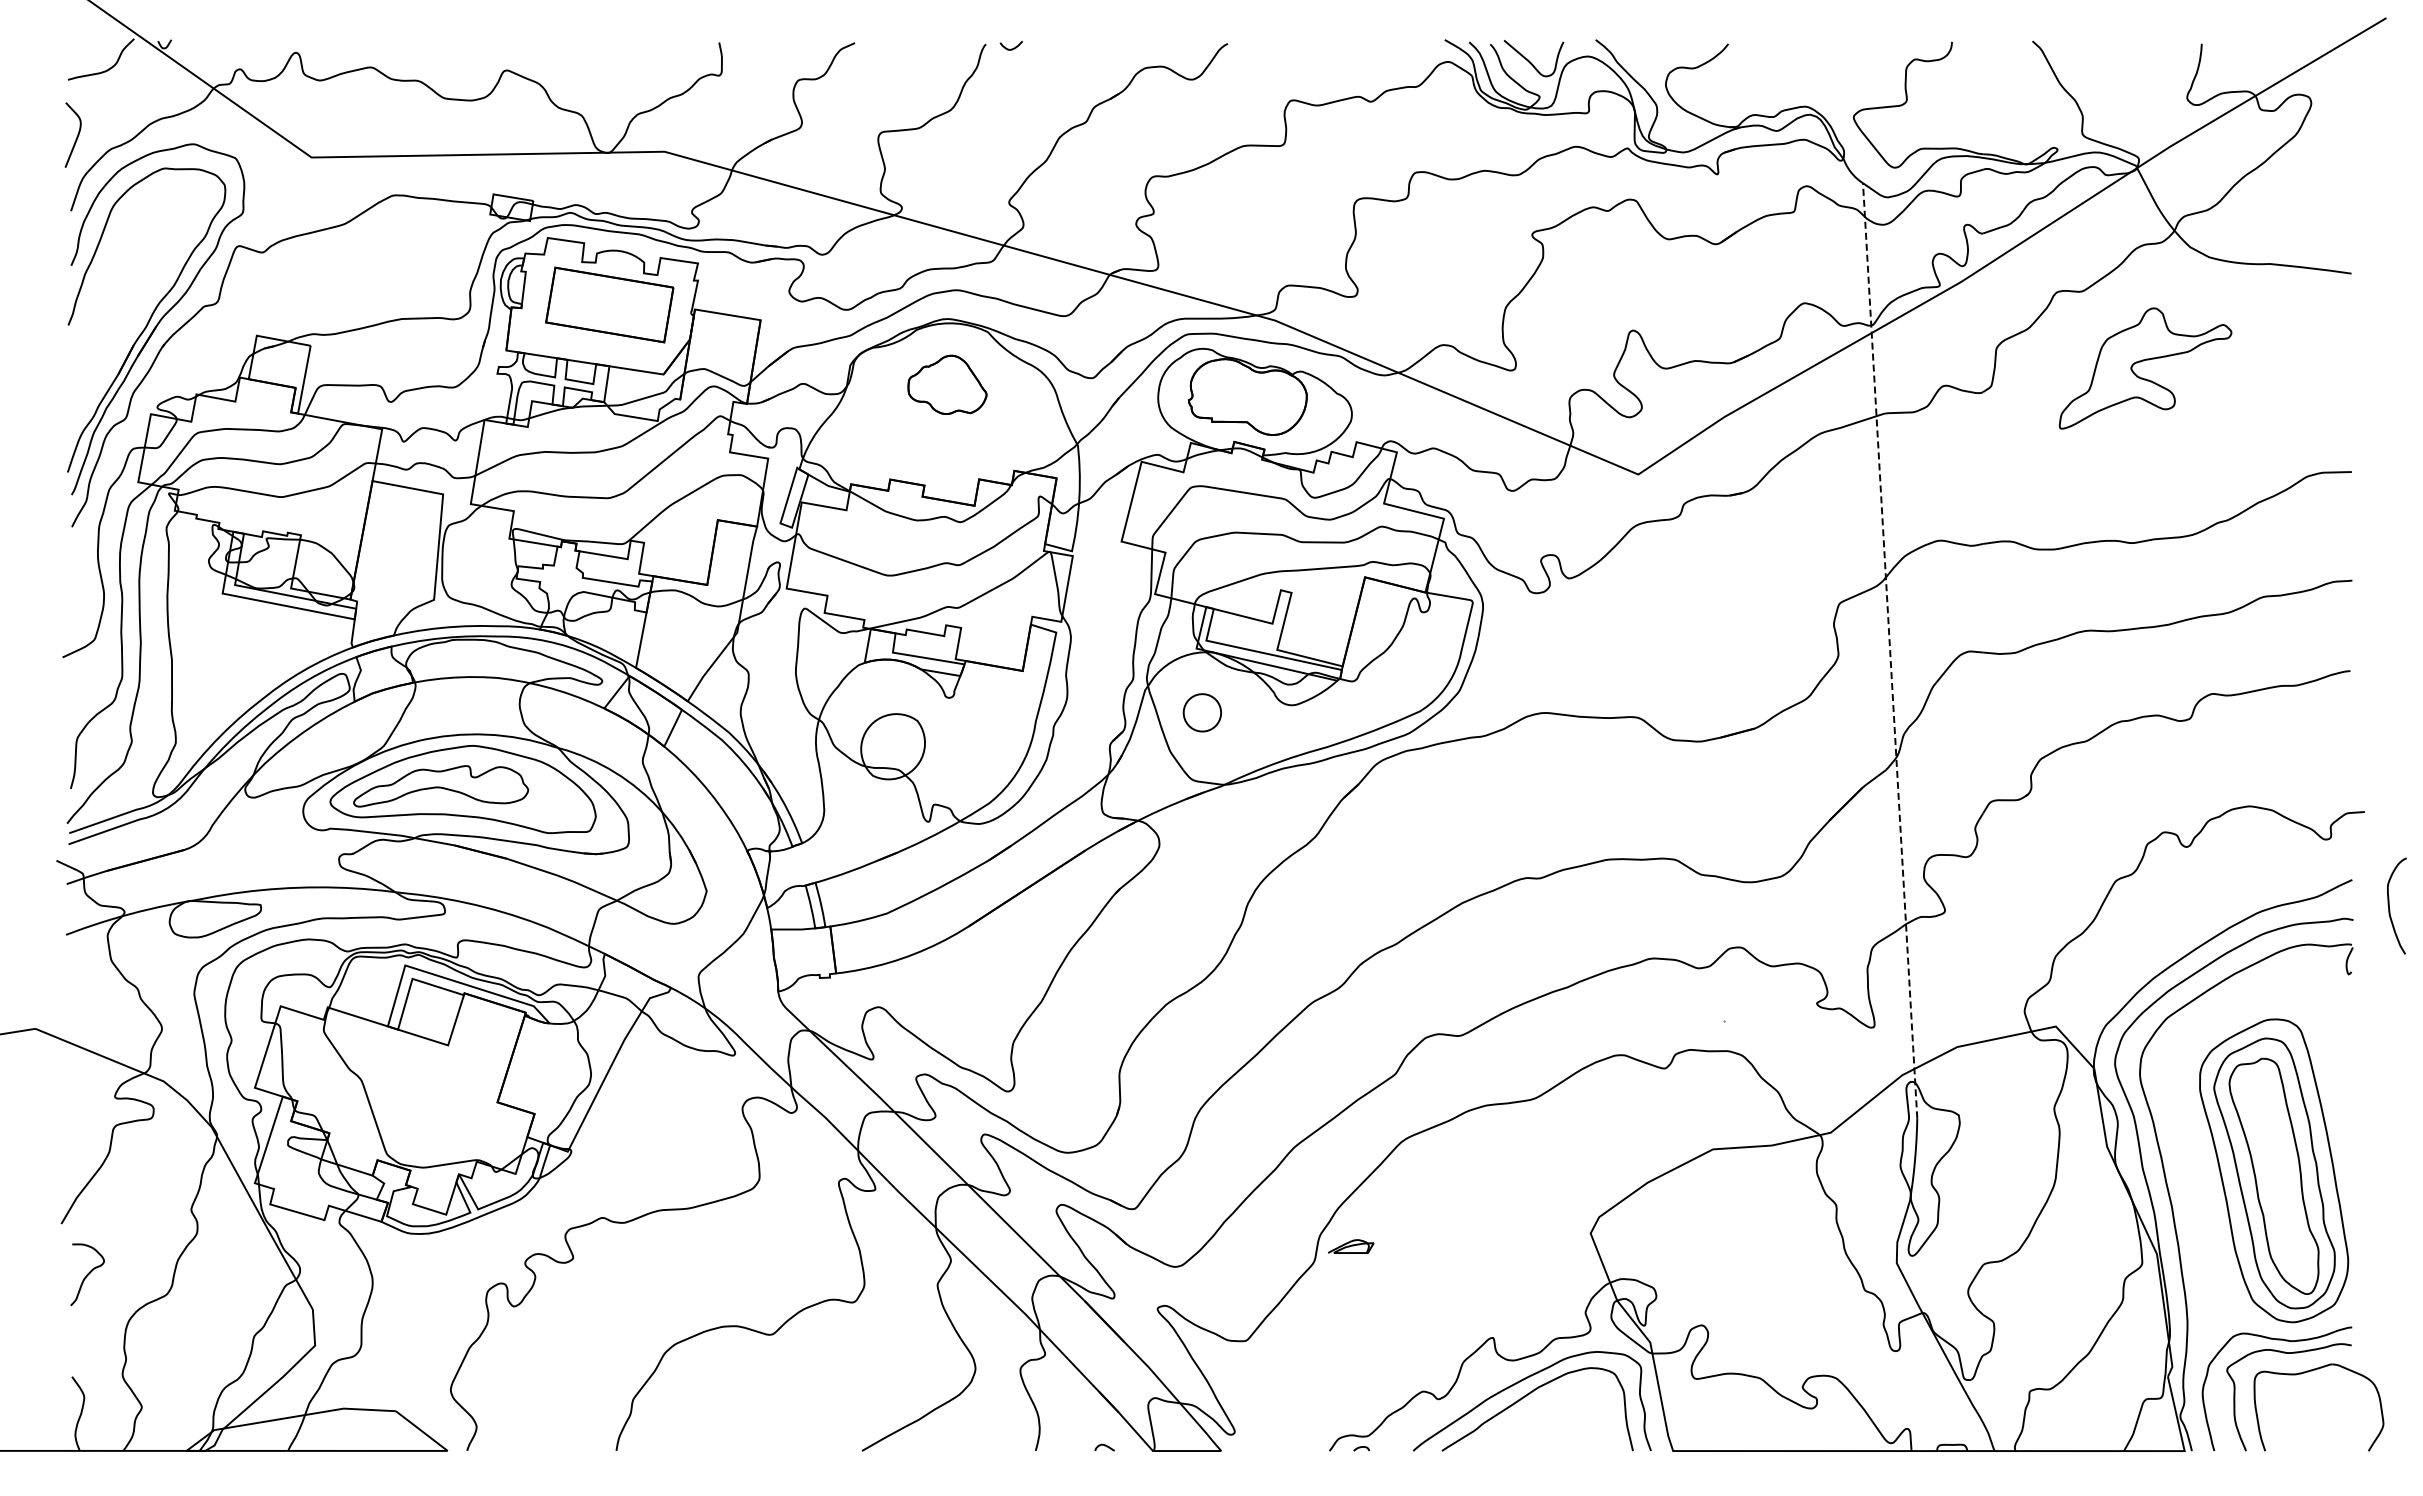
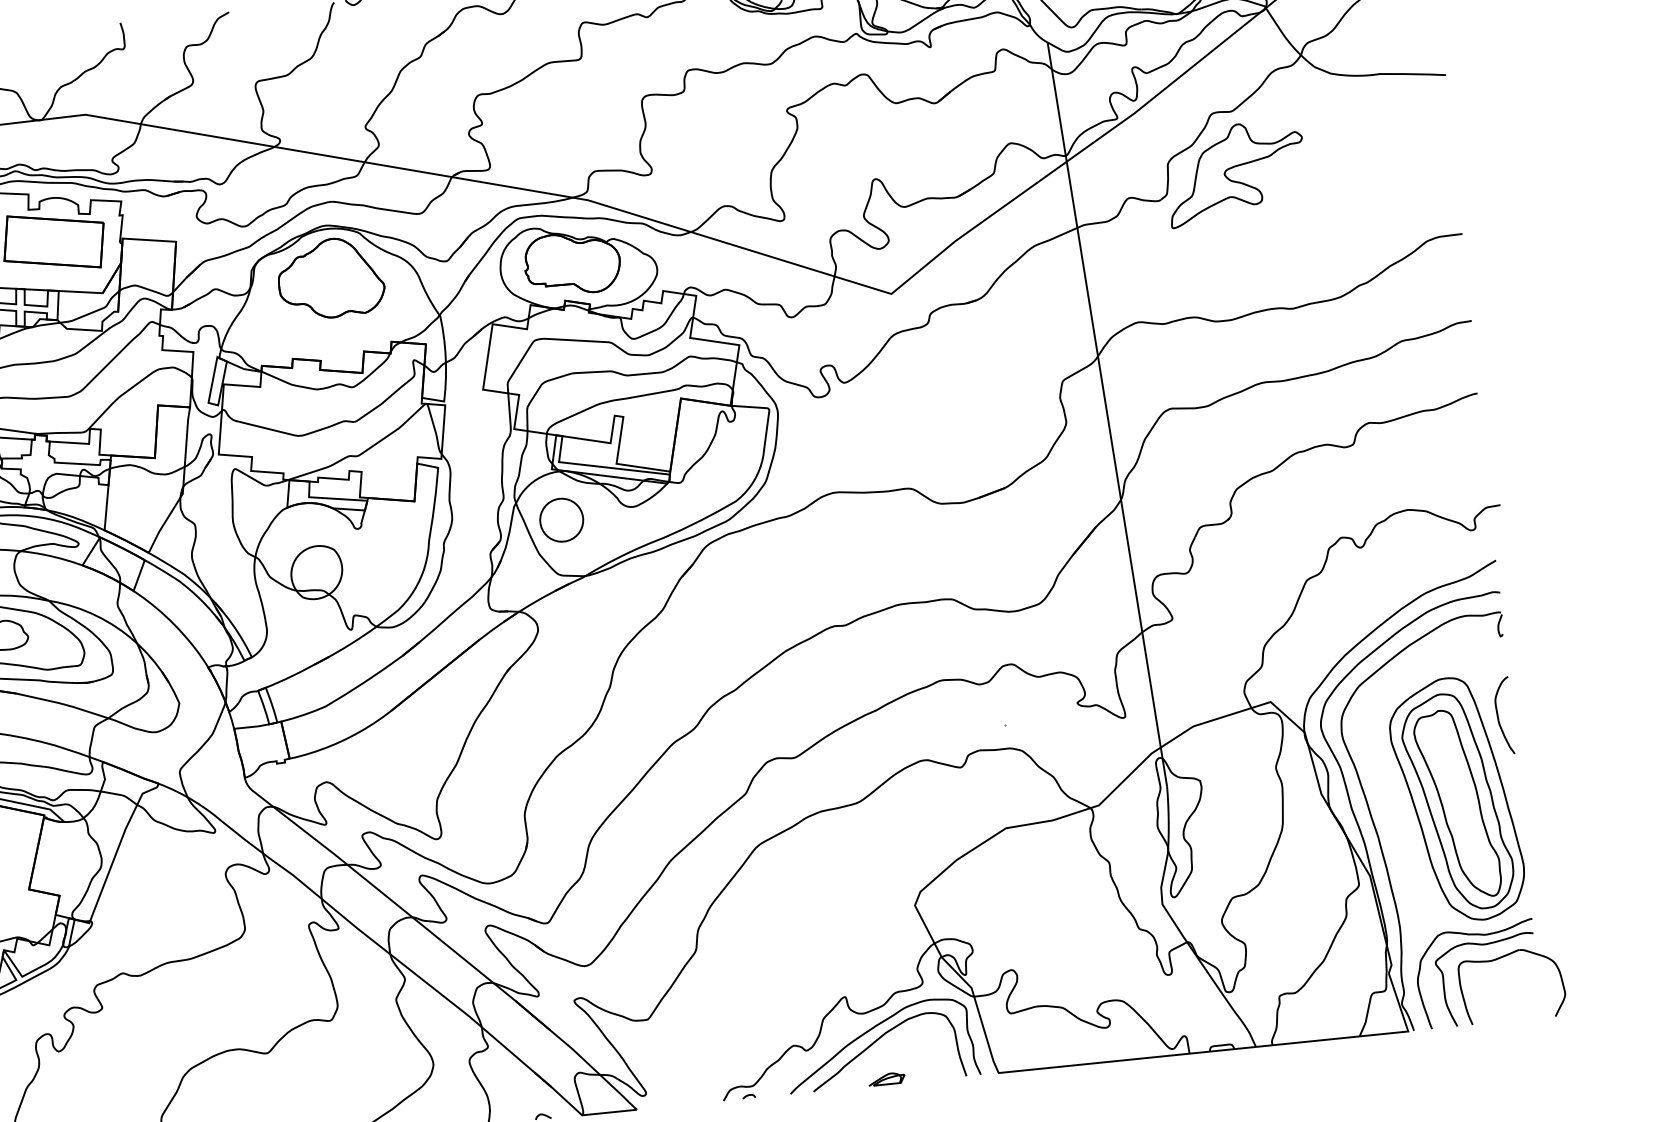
part: (2144, 361) -> (1234, 167), moved
part: (947, 384) -> (330, 278), size x1.67
line: (1890, 651) -> (1107, 415), dashed -> solid
part: (1202, 712) -> (561, 519), size x1.43
curve: (2389, 905) -> (1498, 716), moved
part: (1351, 1246) -> (887, 1079), moved

